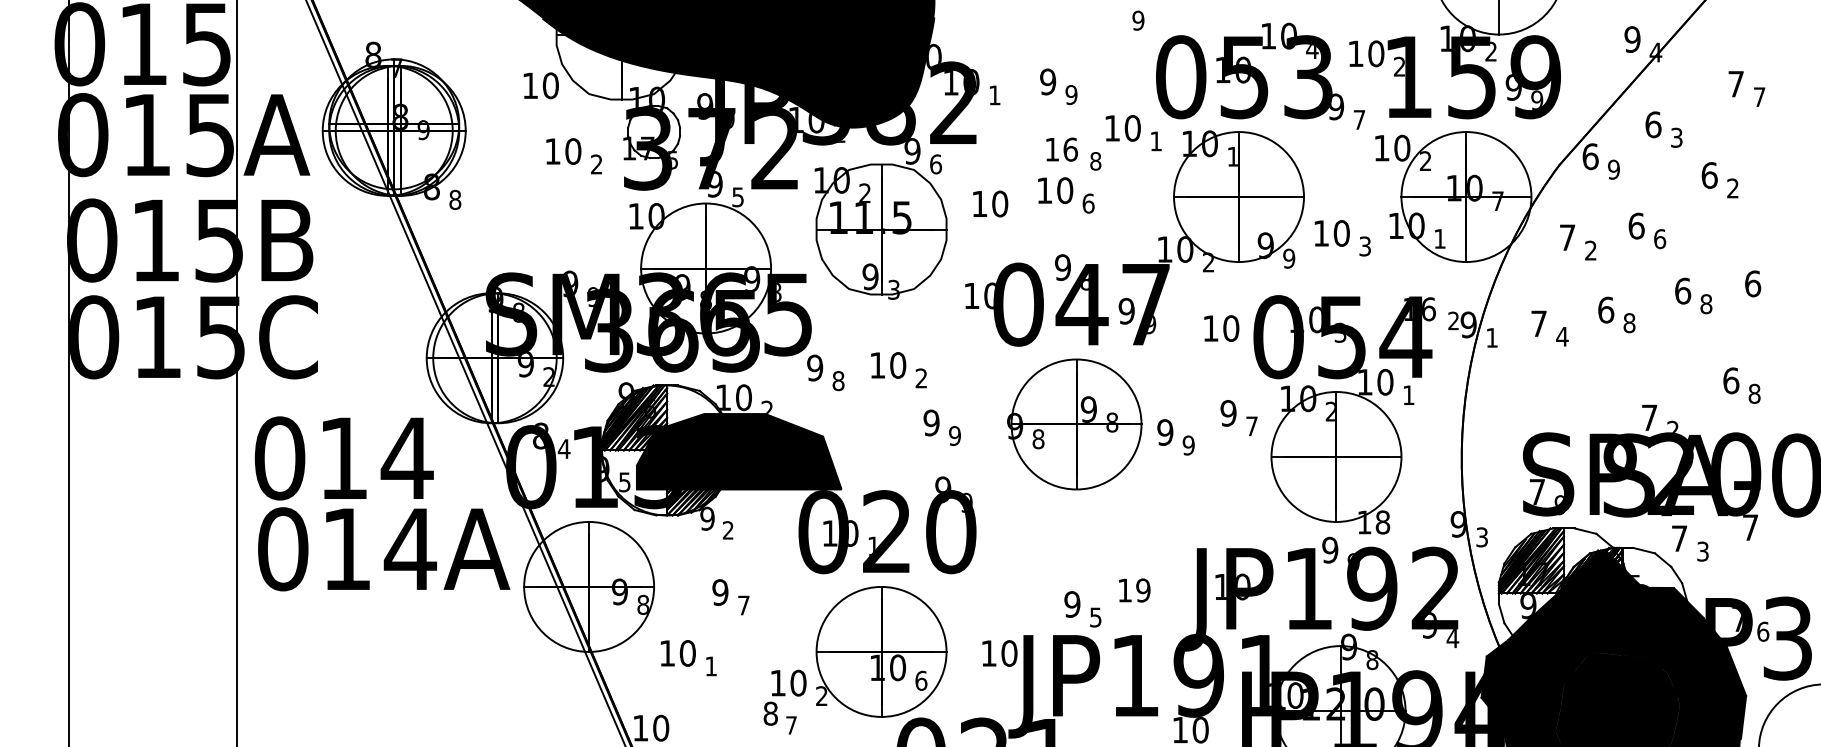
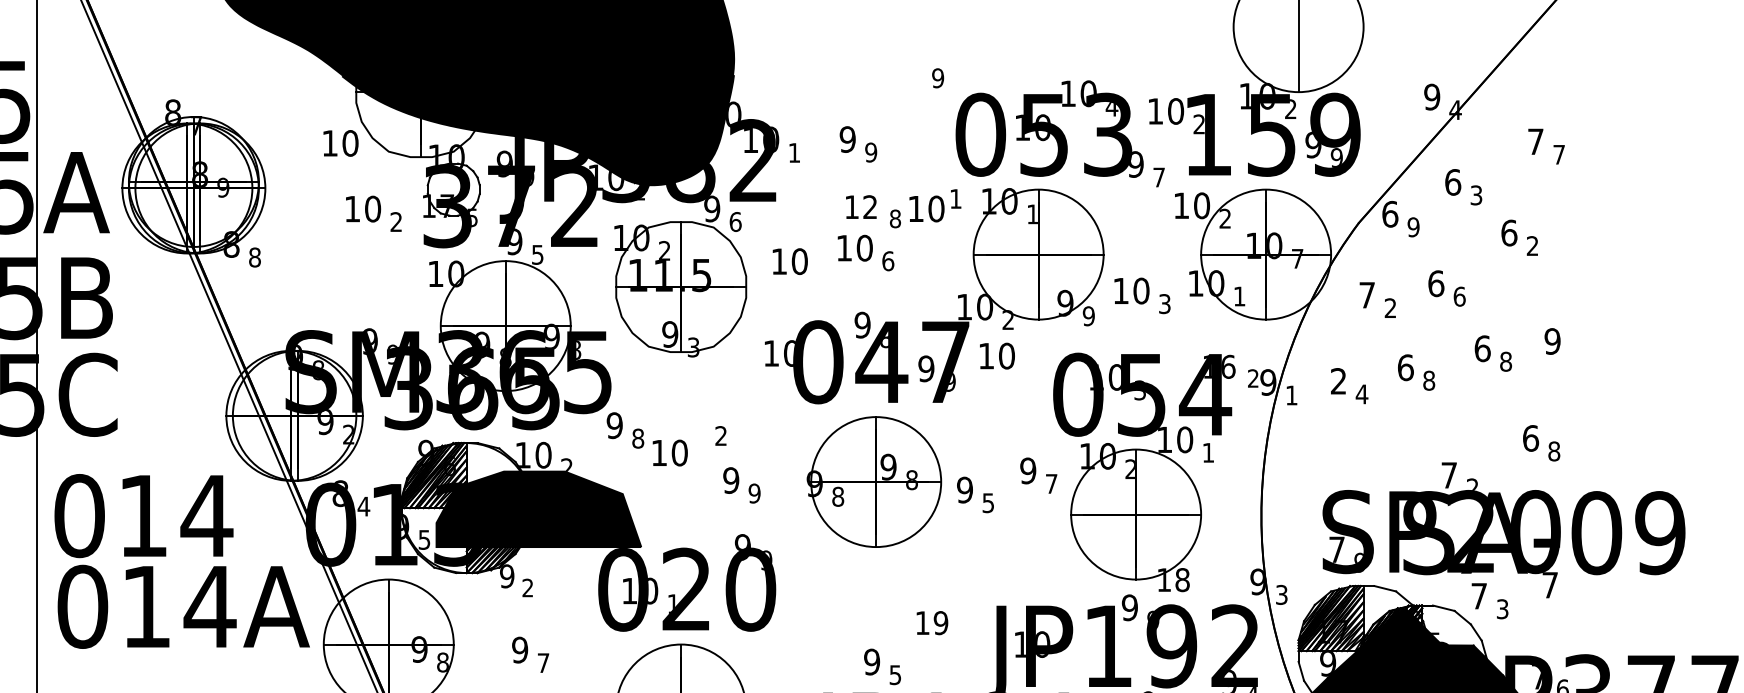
text: (1122, 128) -> (926, 209), moved
text: (1070, 149) -> (870, 207), 16 -> 12
text: (1752, 283) -> (1552, 341), 6 -> 9
text: (1538, 323) -> (1338, 381), 7 -> 2
text: (1221, 328) -> (997, 356), moved
text: (888, 365) -> (670, 453), moved
text: (1188, 445) -> (988, 503), 9 -> 5
text: (1134, 590) -> (932, 623), moved

